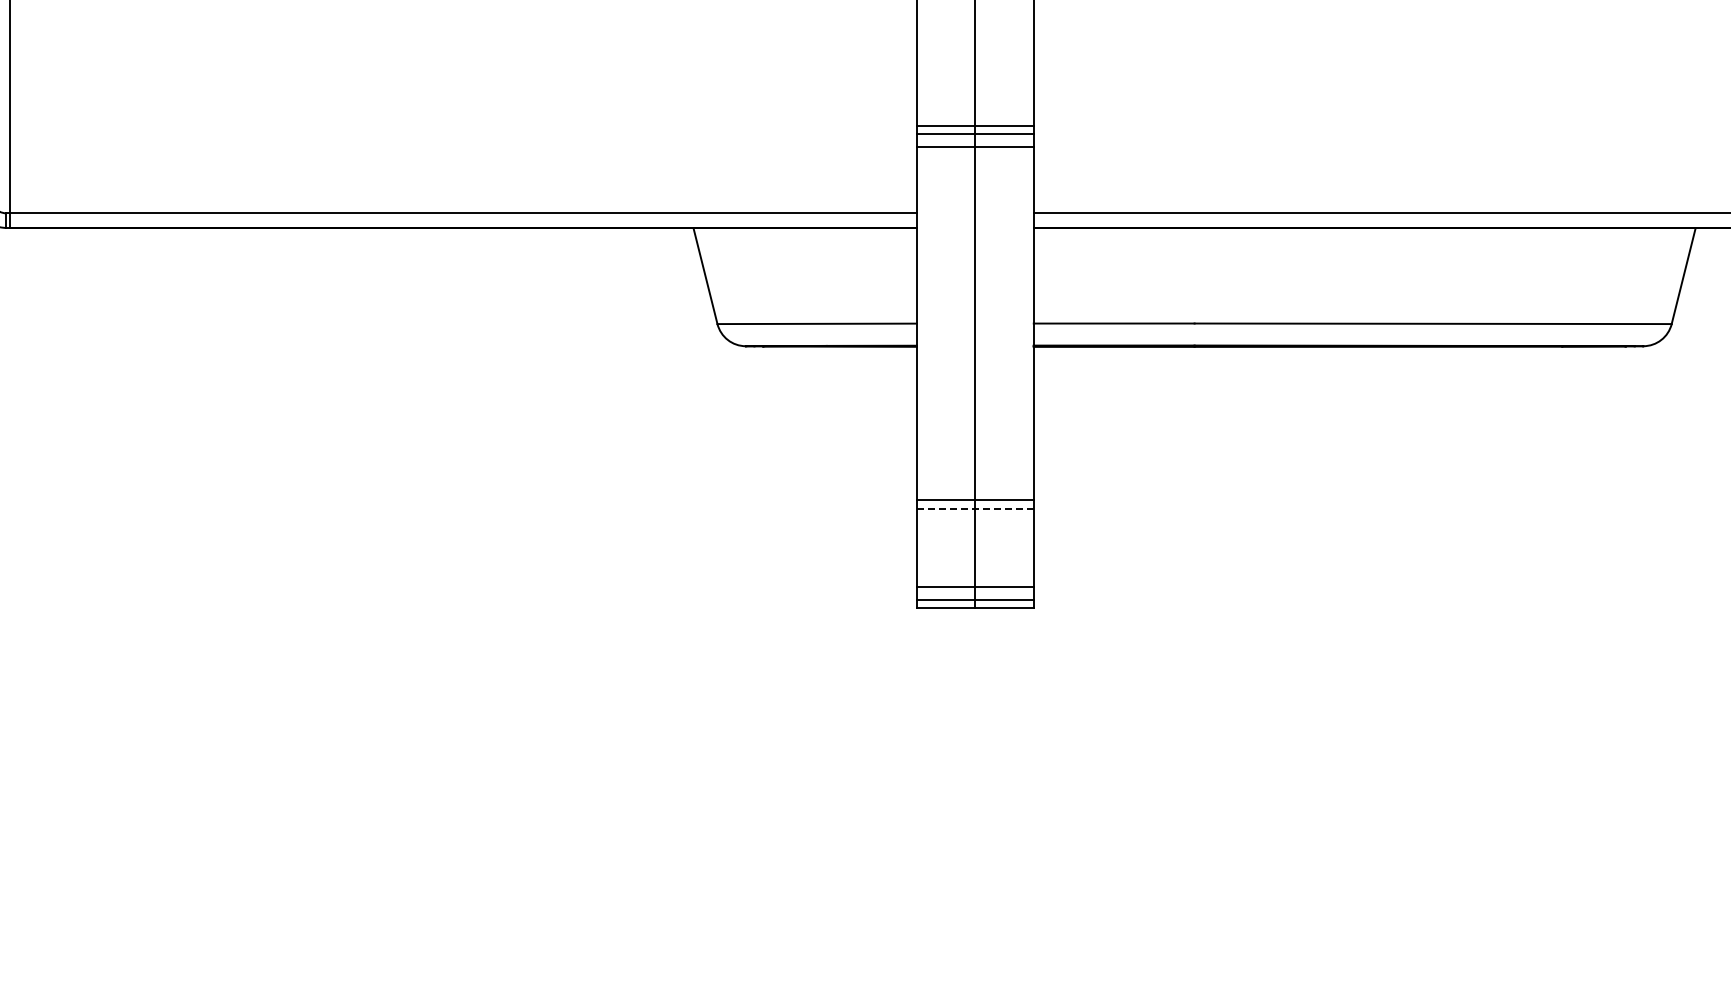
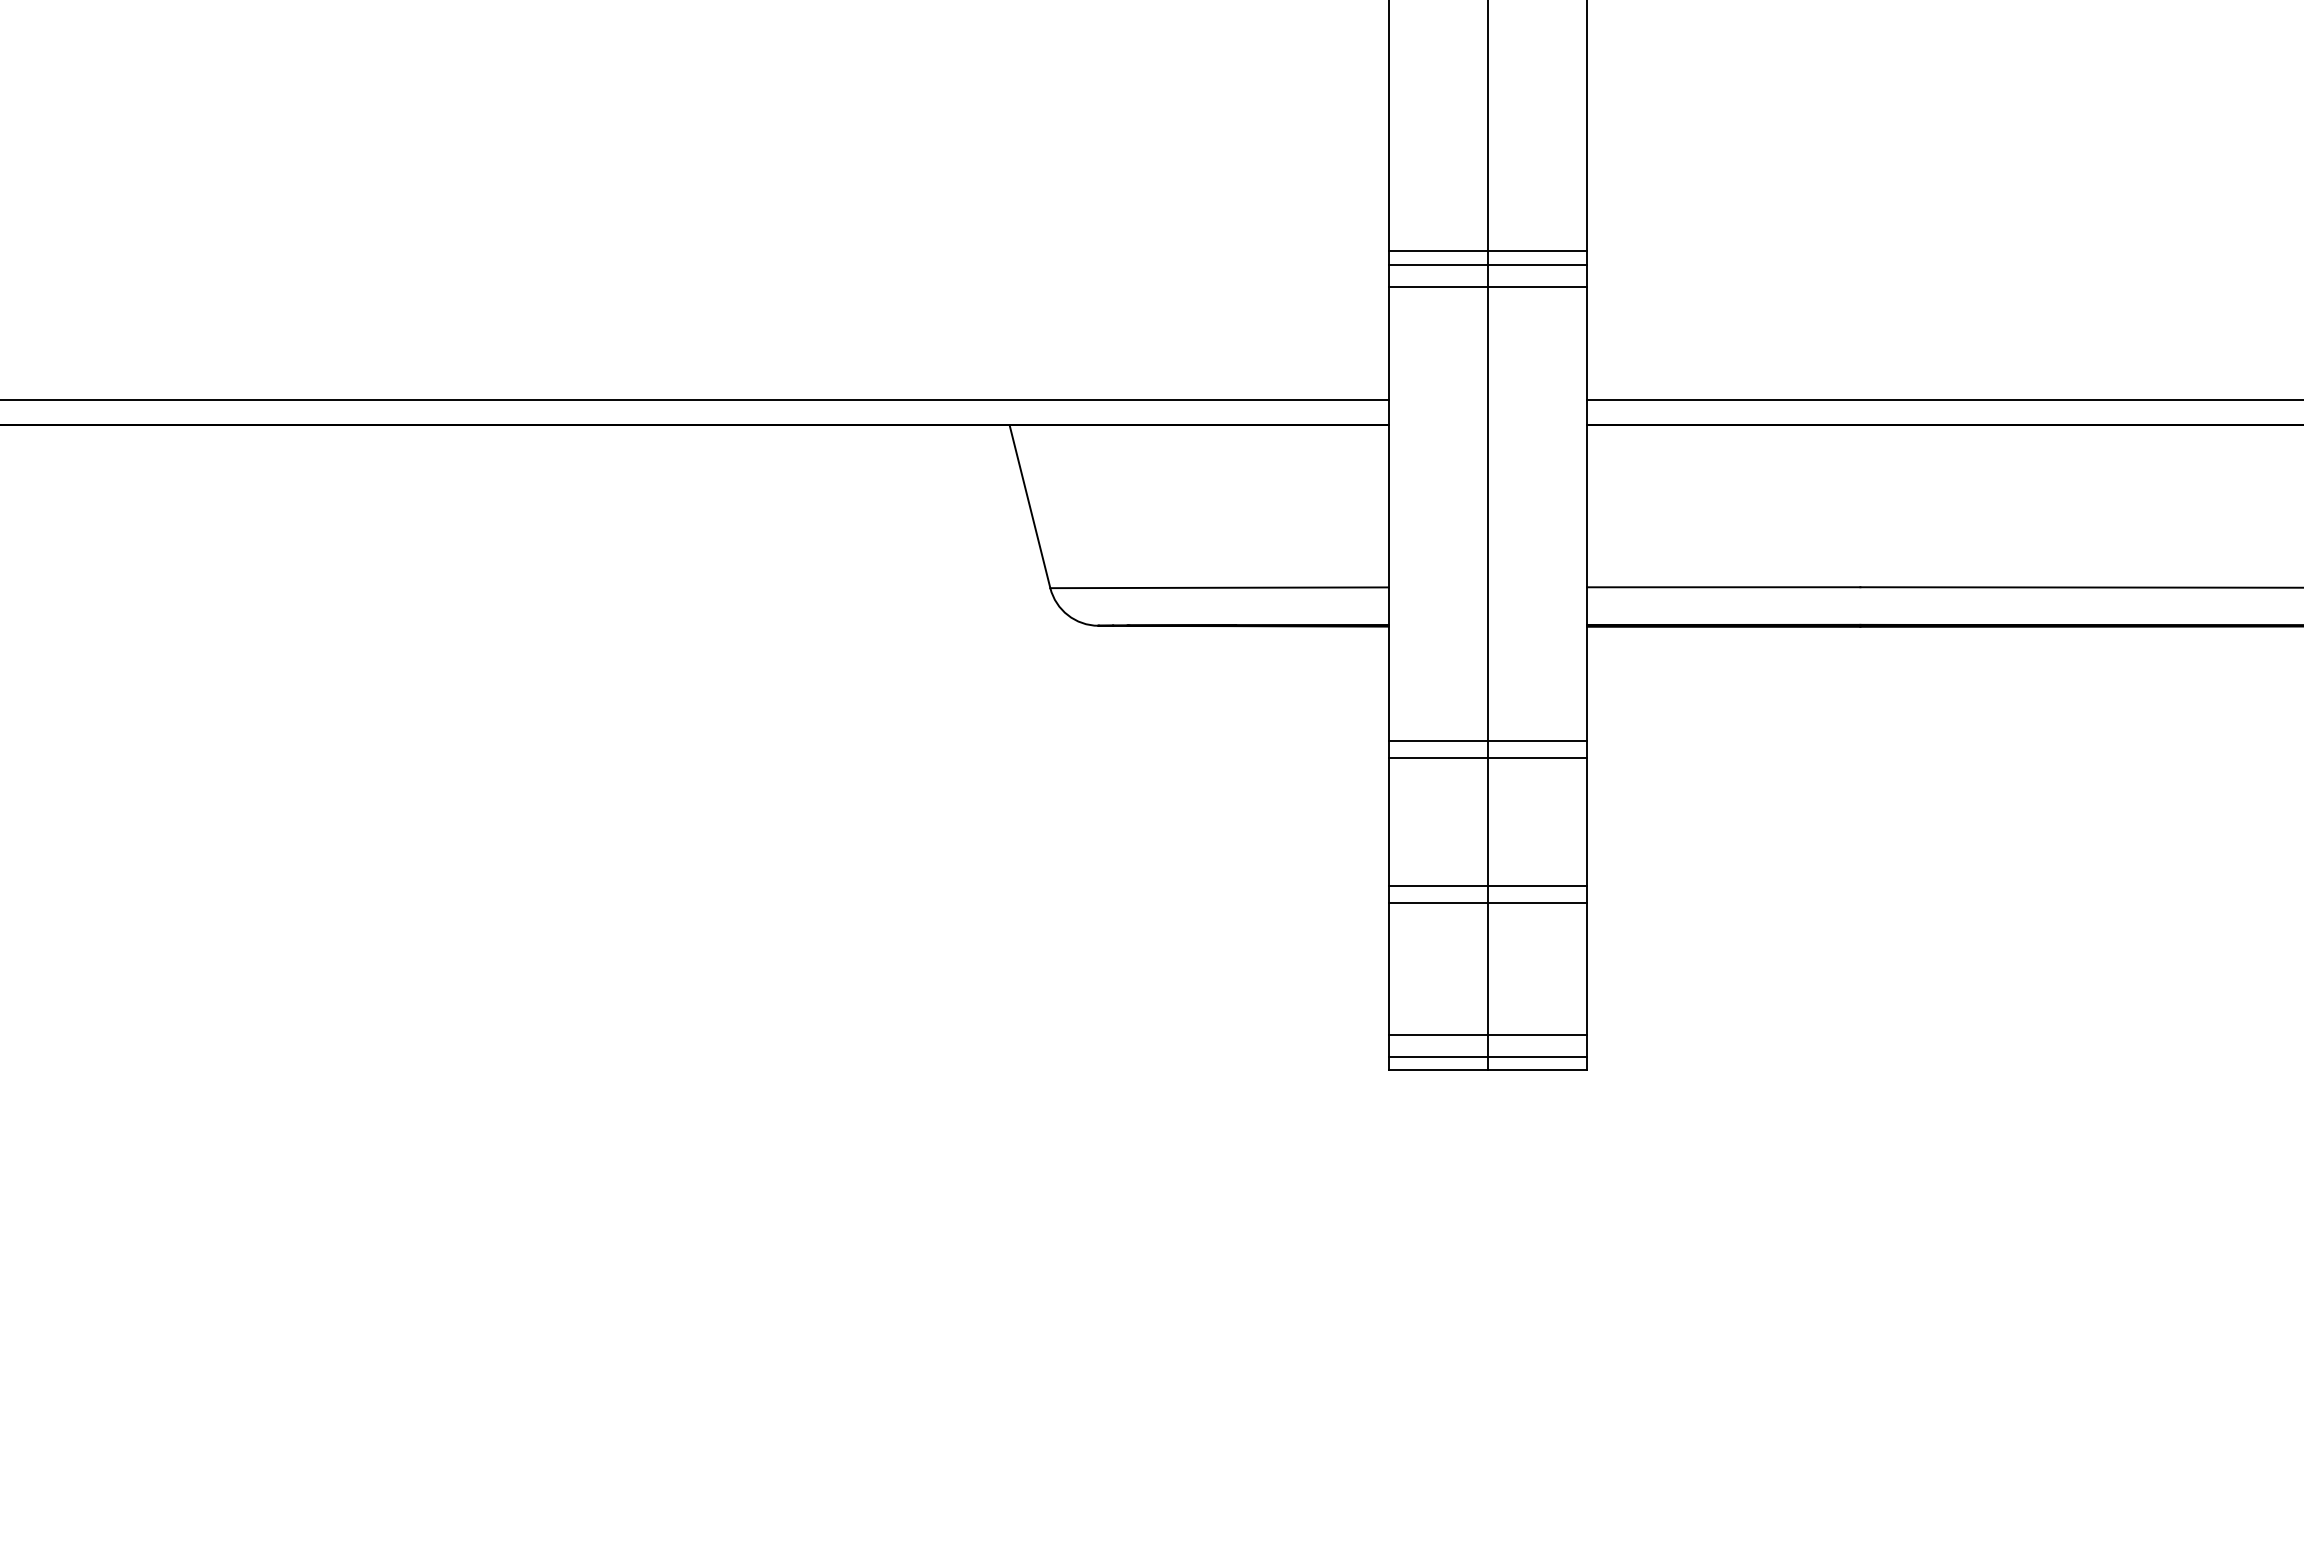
line: (974, 414) -> (1486, 741), added
line: (974, 424) -> (1486, 758), added
line: (975, 509) -> (1488, 902), dashed -> solid

